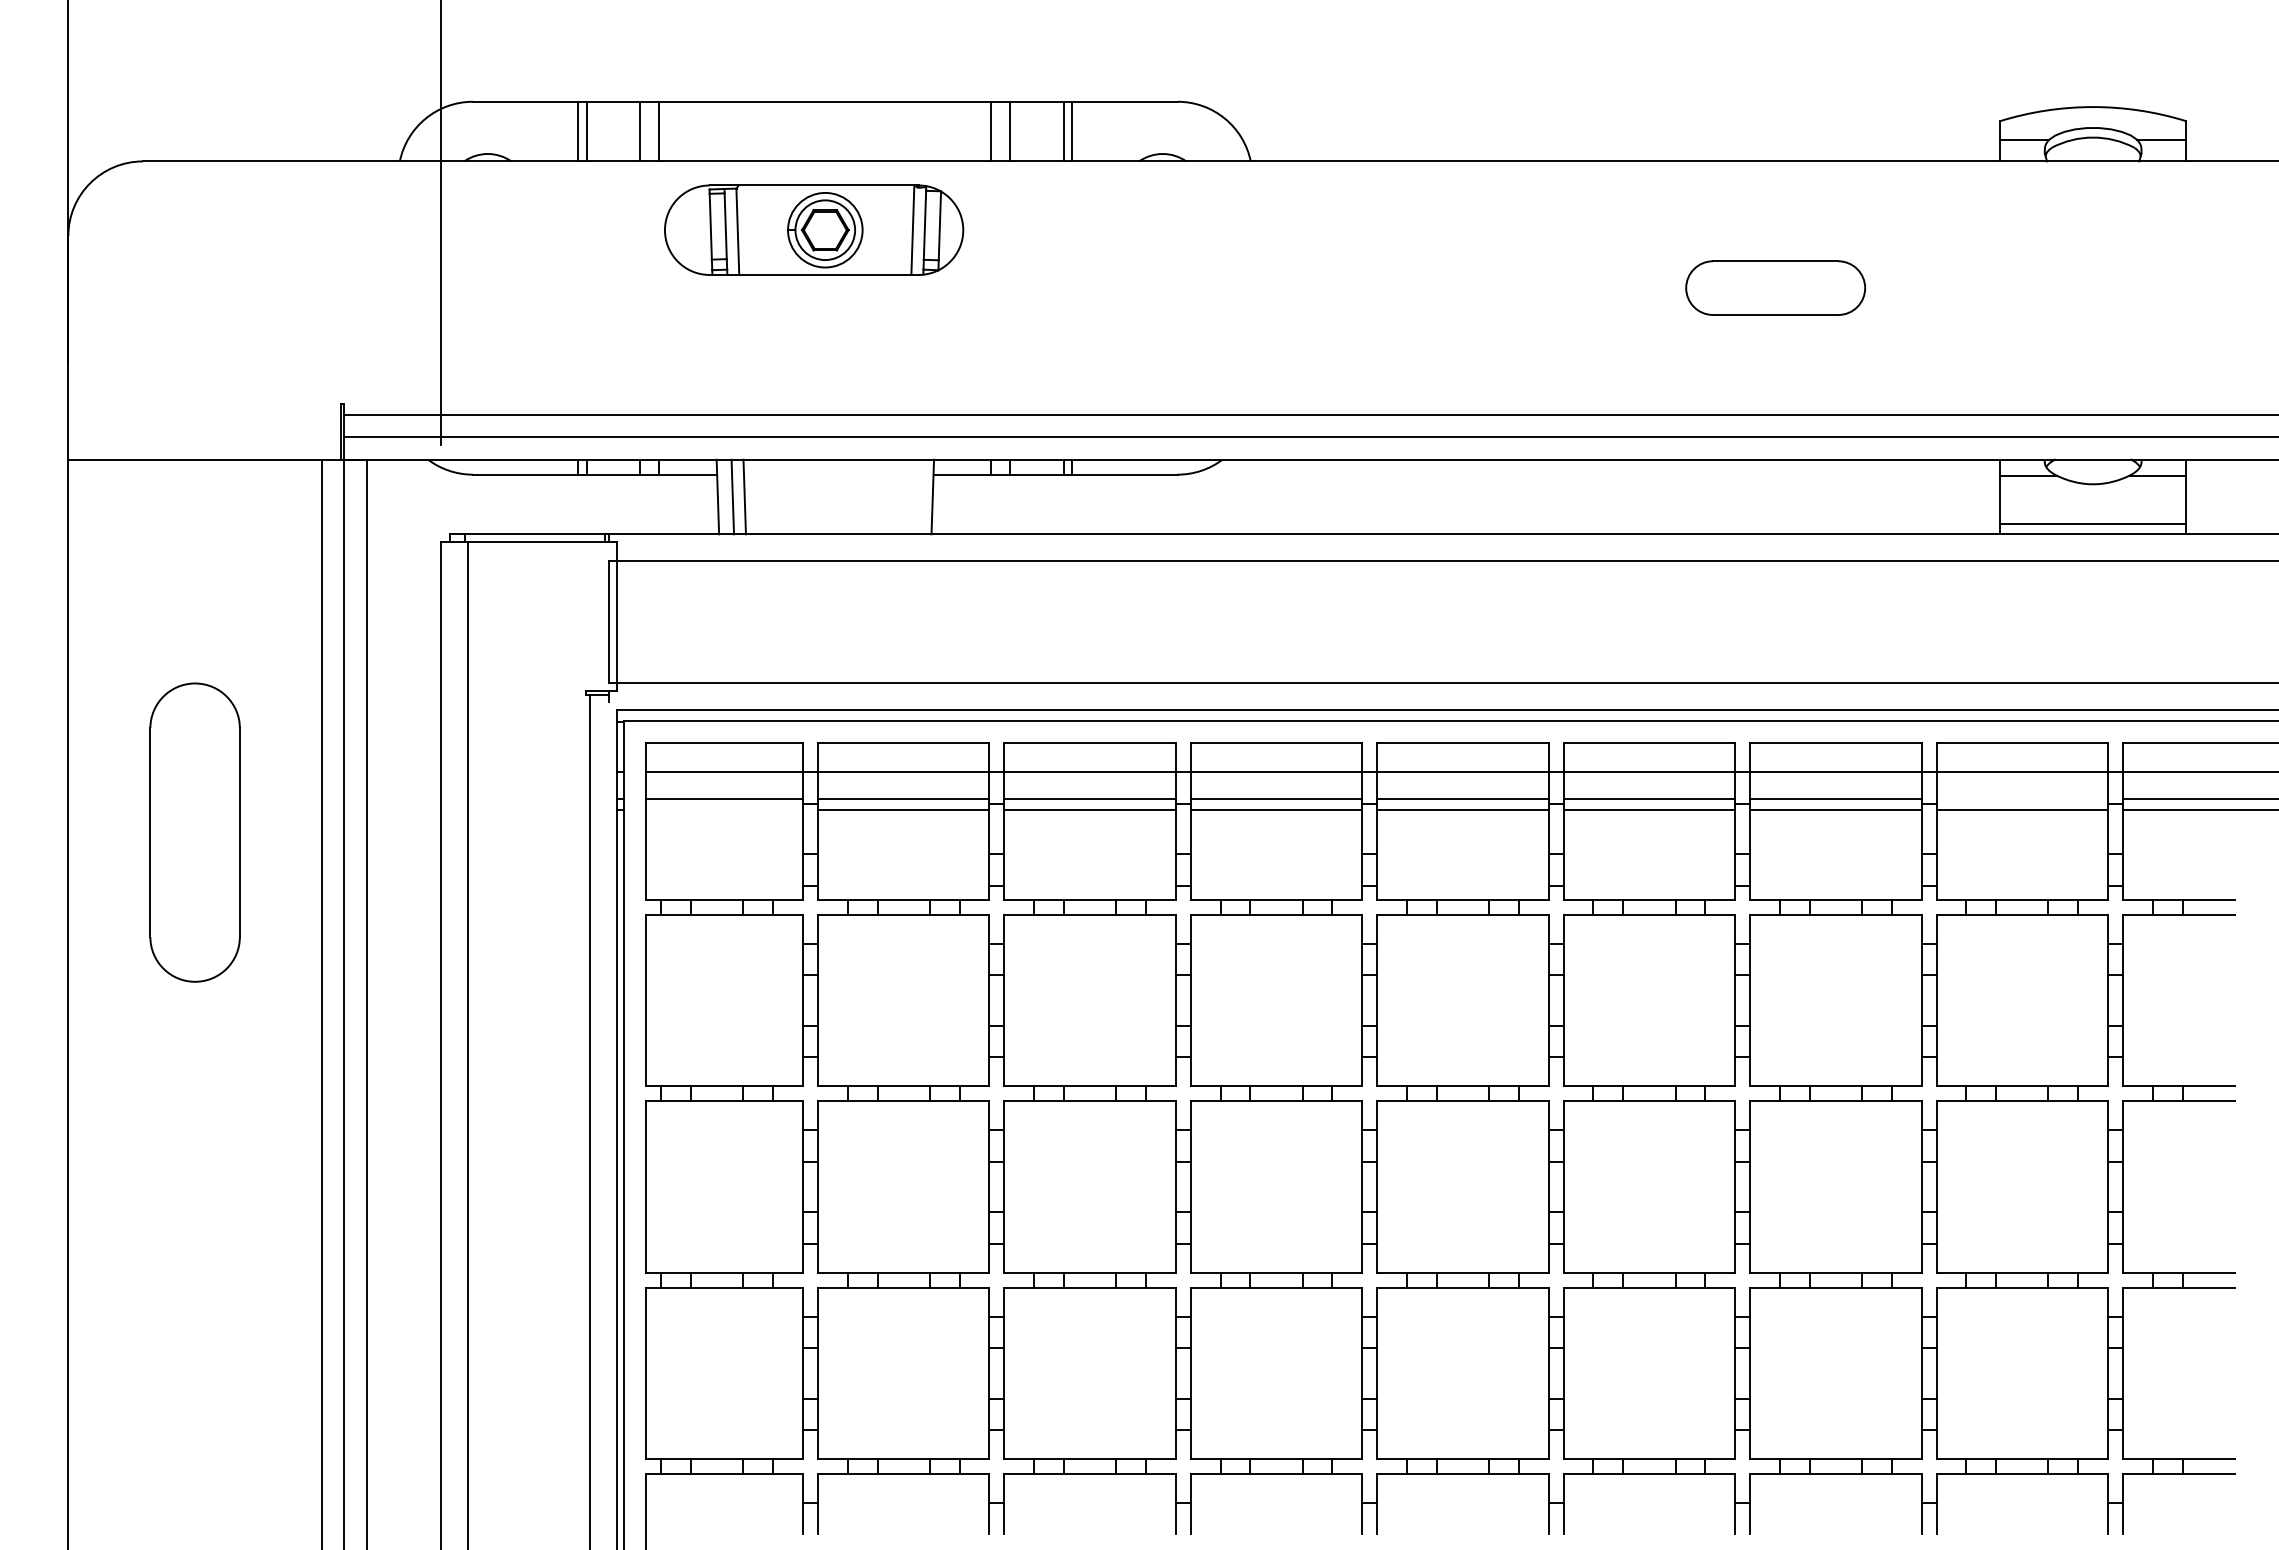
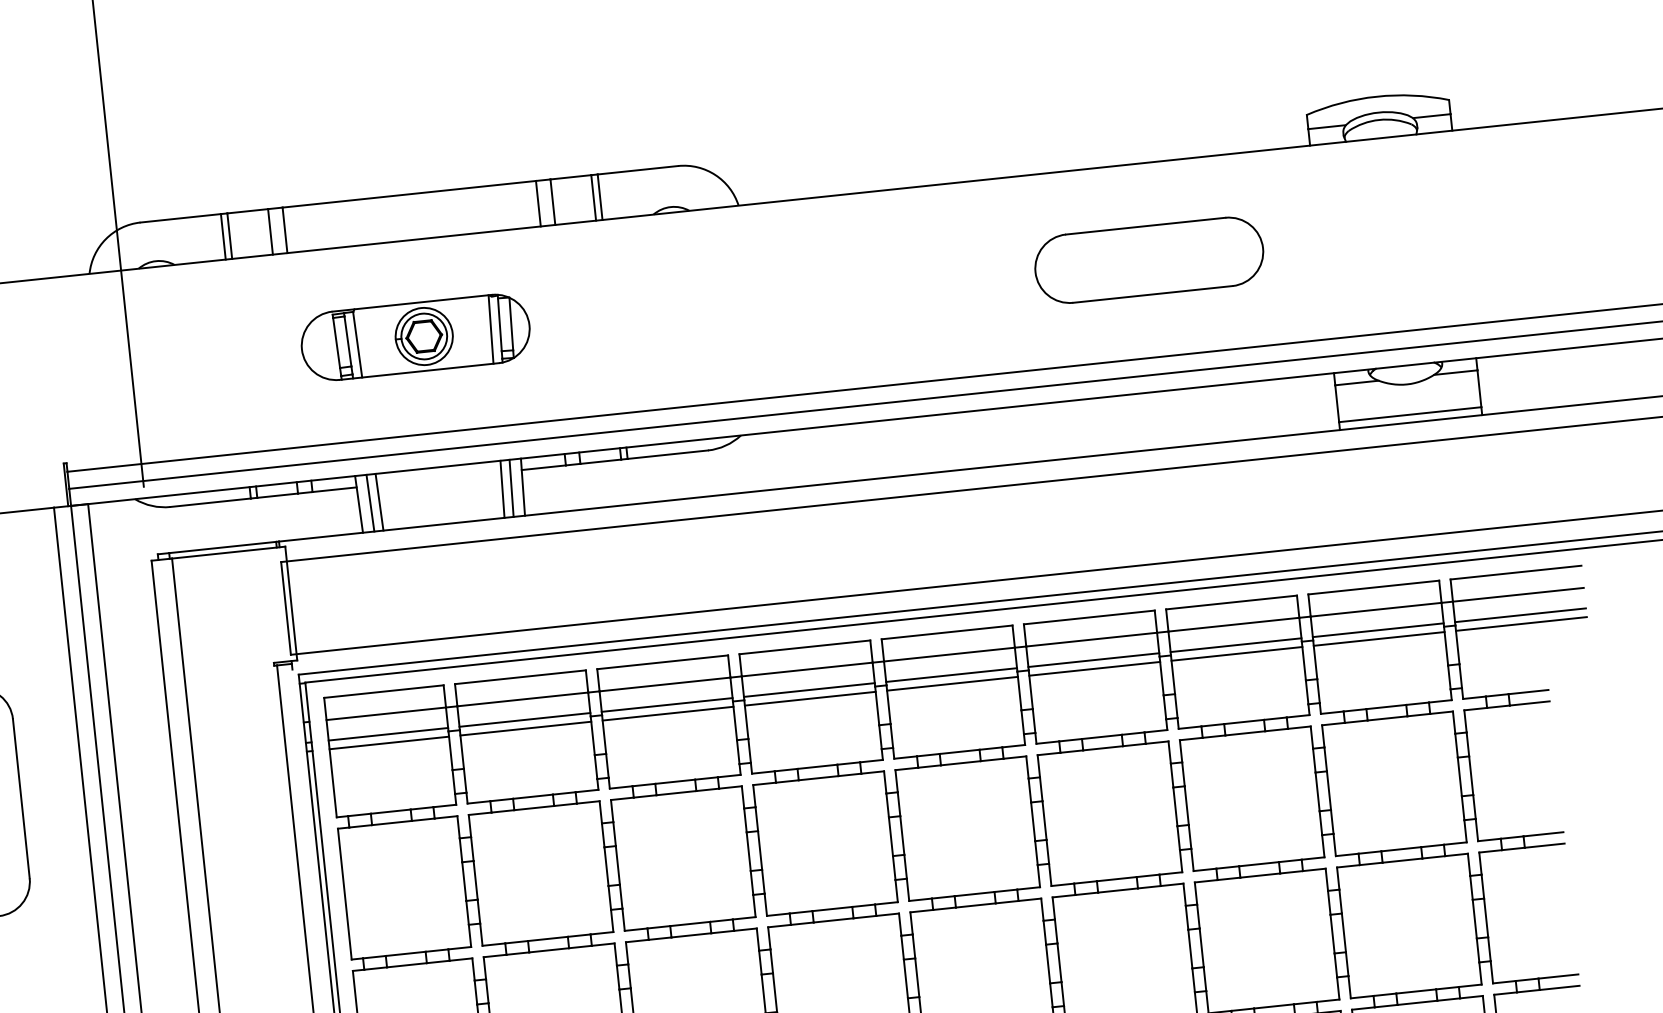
part: (814, 229) -> (415, 336), moved
part: (1775, 287) -> (1149, 259), size x1.67
line: (905, 496) -> (502, 488), added
line: (917, 496) -> (511, 487), added
line: (2022, 799) -> (1378, 630), added
line: (724, 810) -> (389, 742), added

